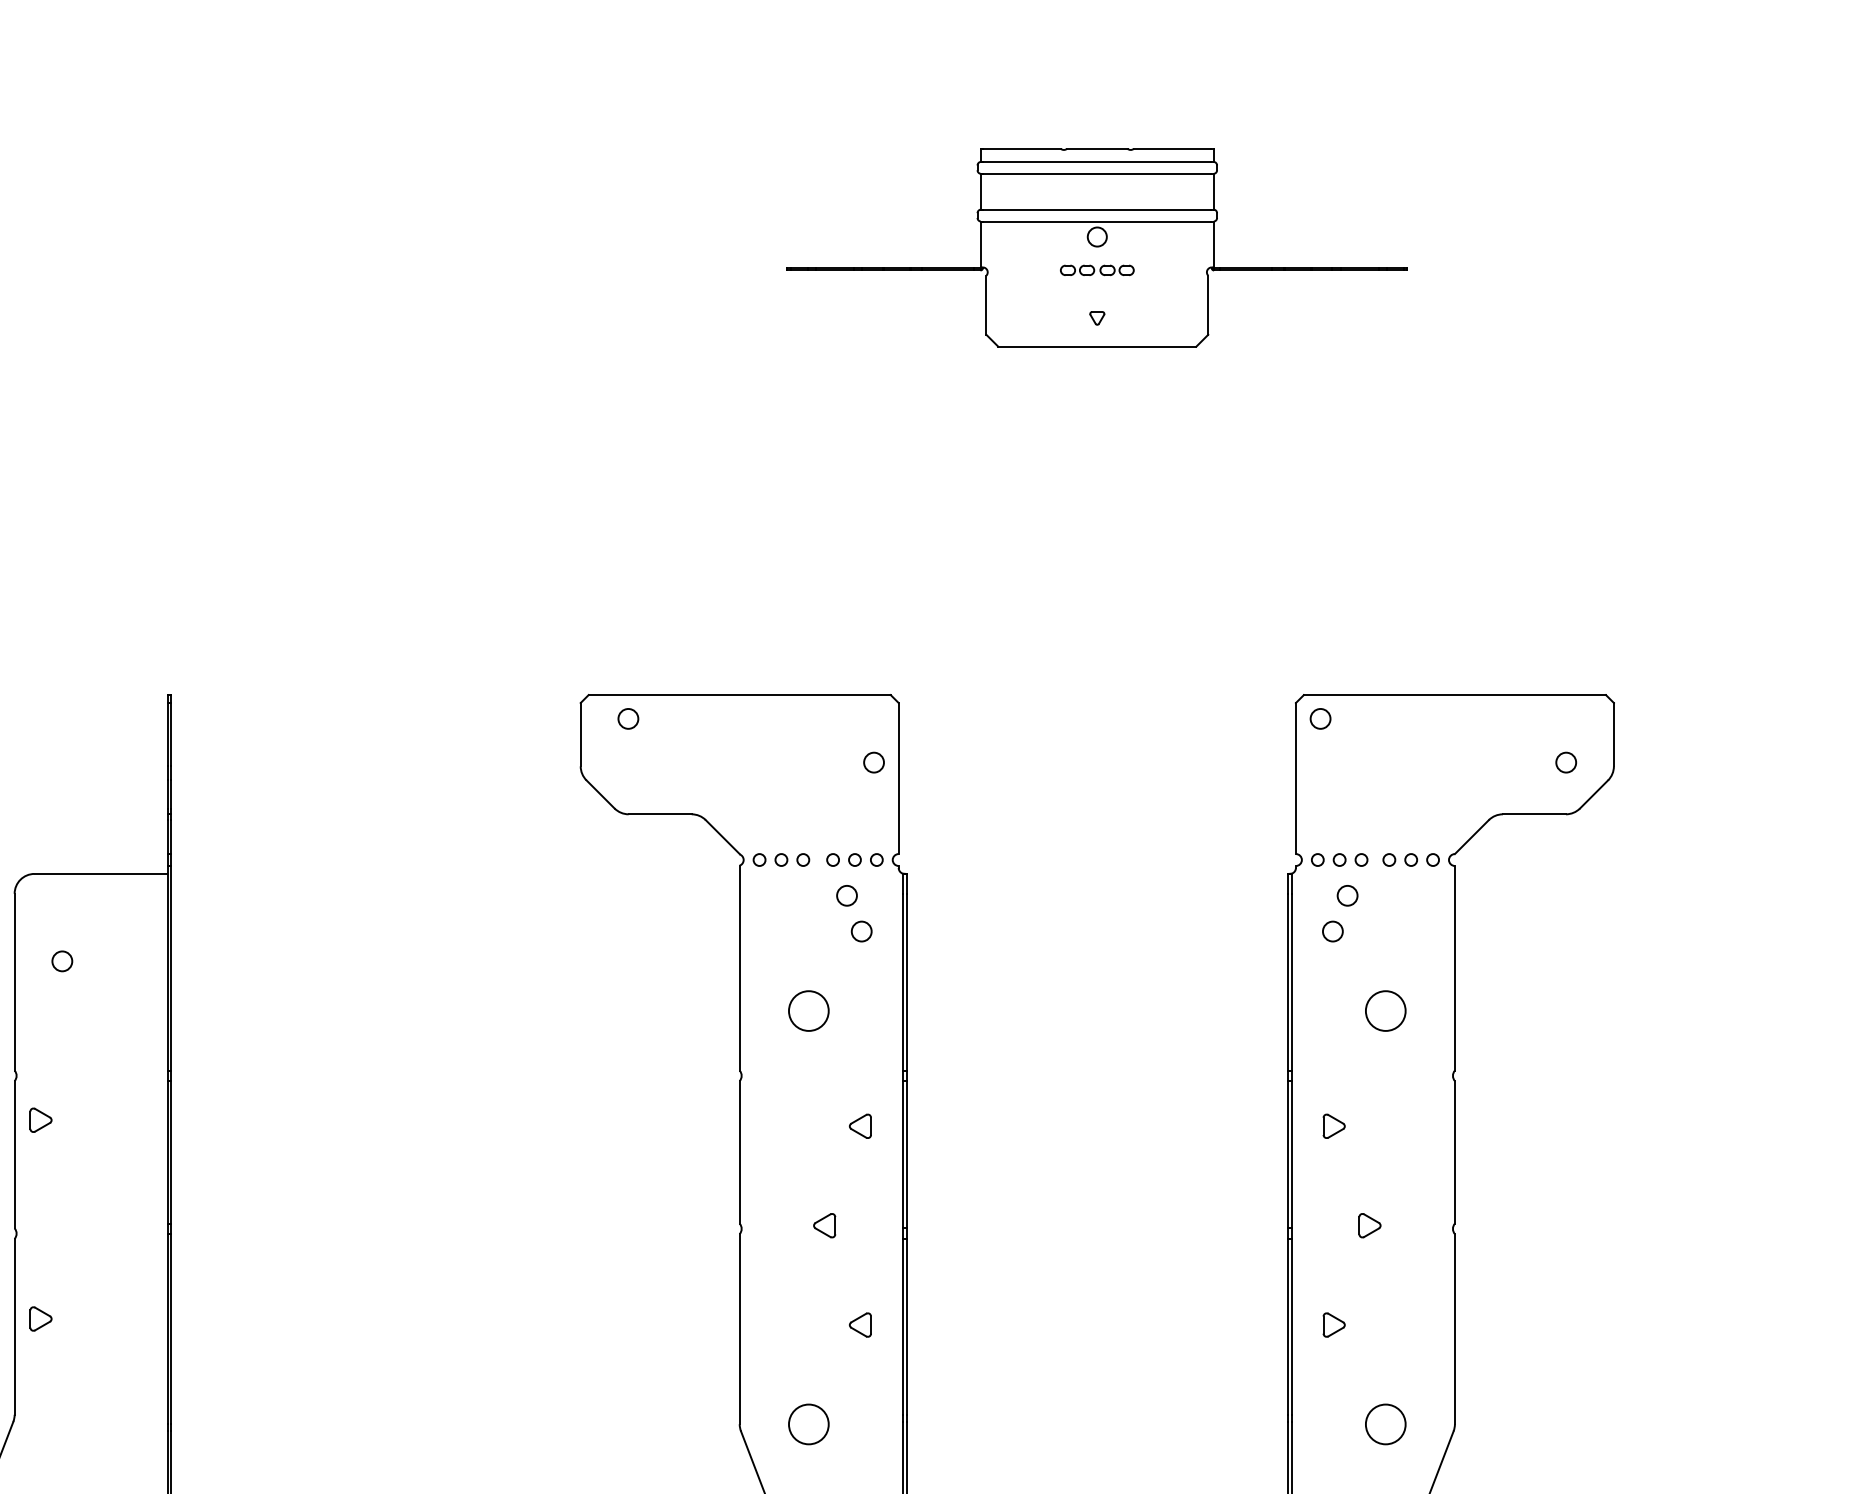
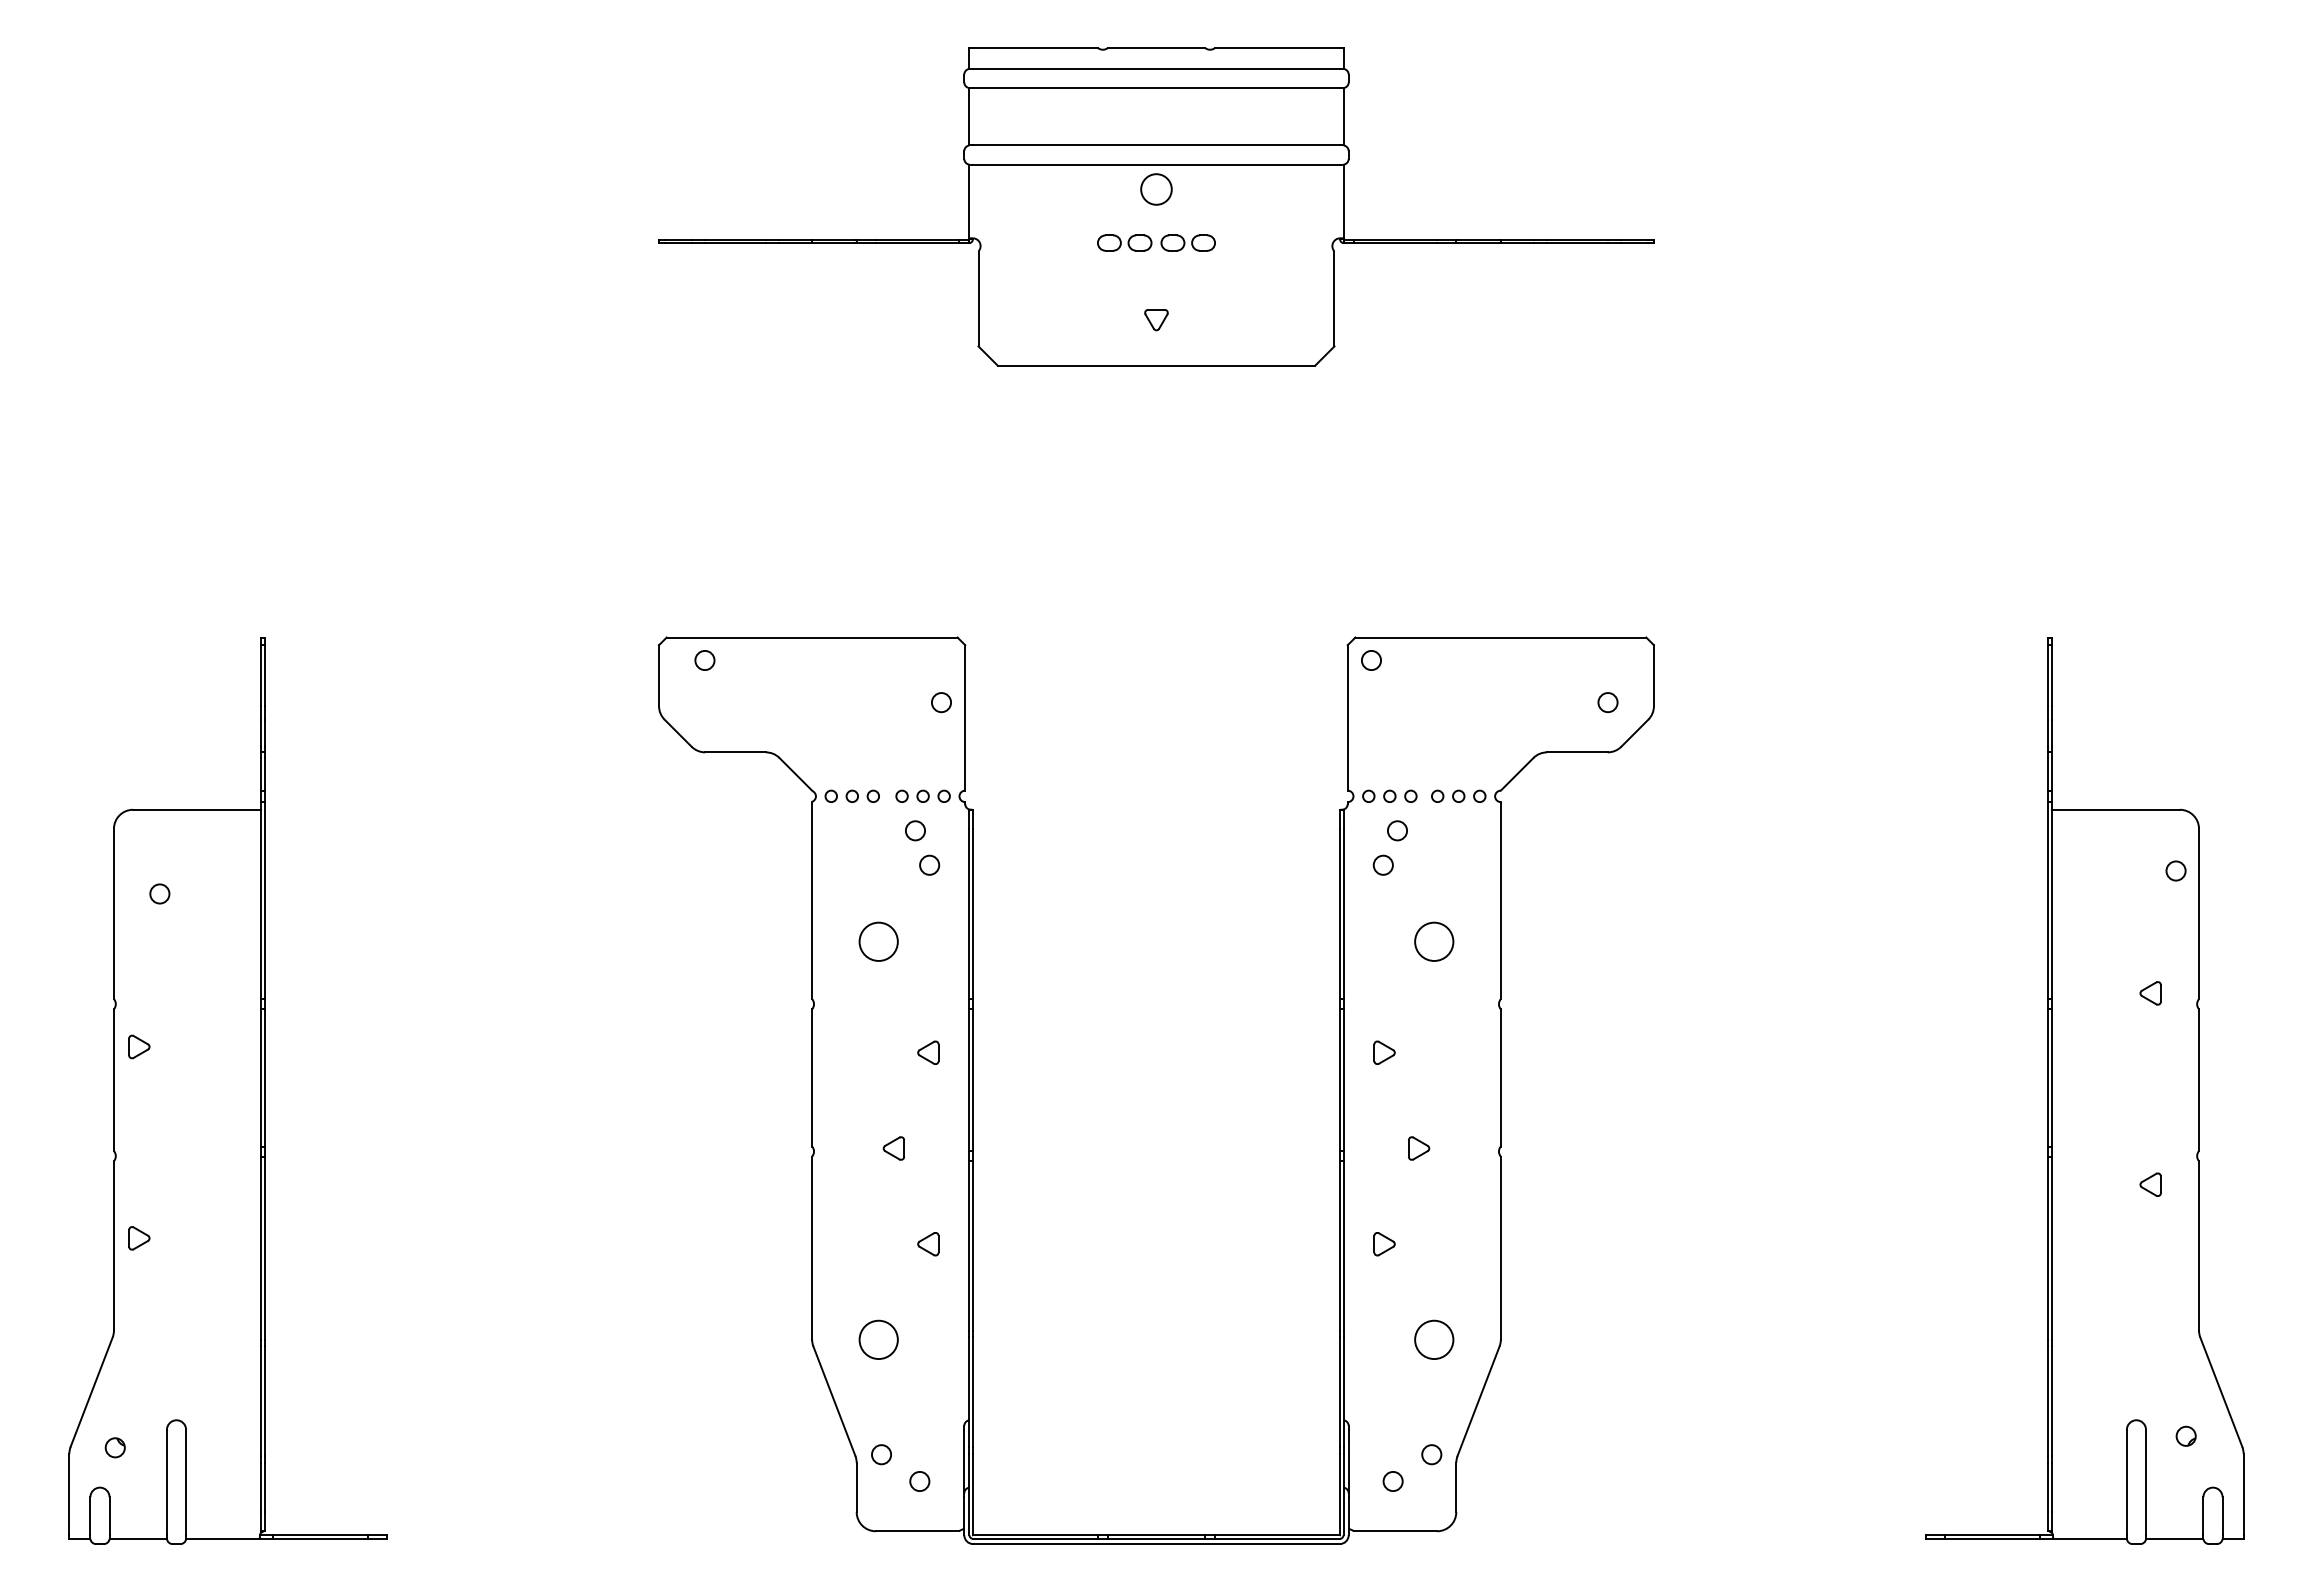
part: (1097, 247) -> (1156, 206), size x1.67

